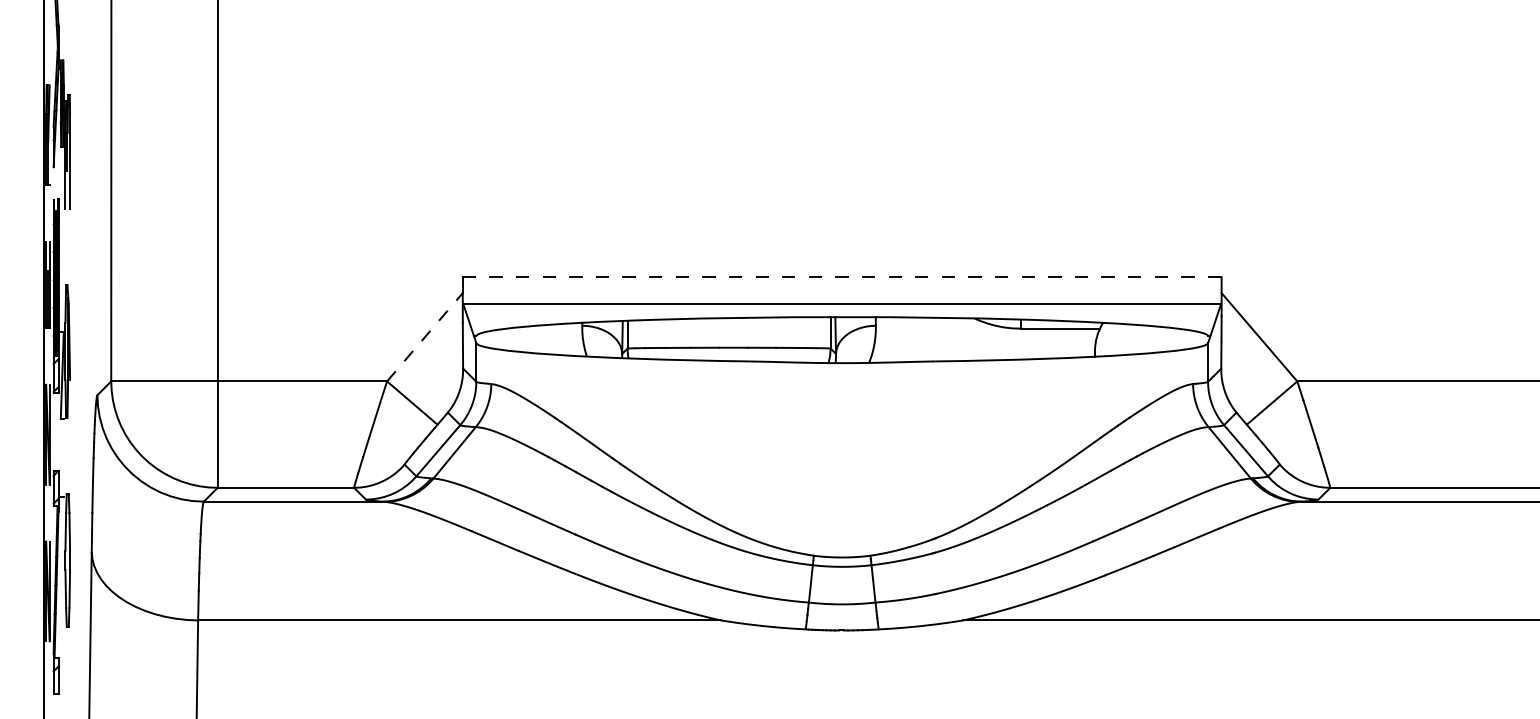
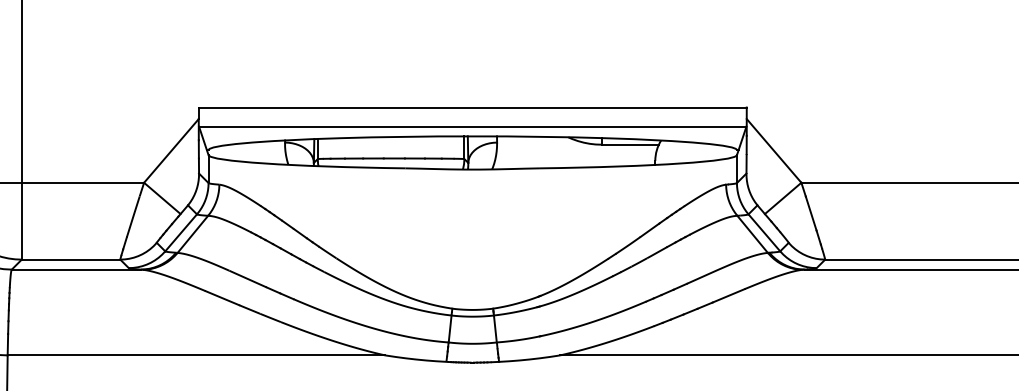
line: (842, 277) -> (472, 107), dashed -> solid
line: (425, 336) -> (171, 150), dashed -> solid

